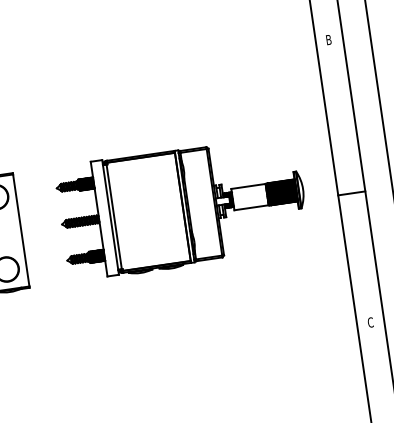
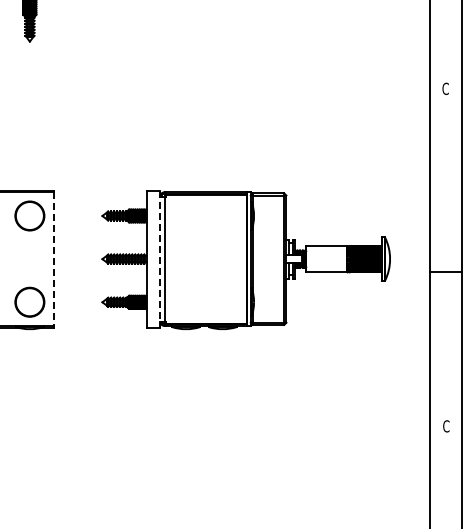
text: (328, 39) -> (445, 88), B -> C
line: (110, 217) -> (160, 259), solid -> dashed
line: (21, 230) -> (53, 259), solid -> dashed

